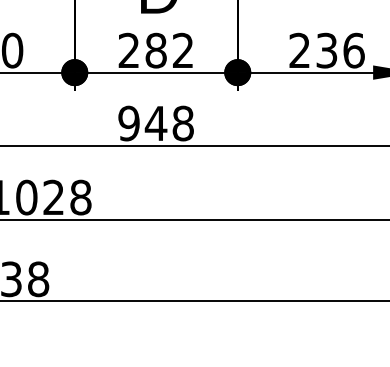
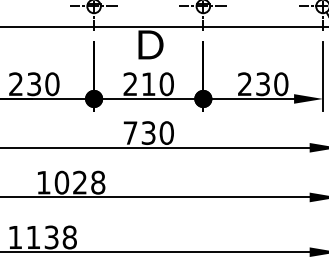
text: (354, 49) -> (281, 83), 236 -> 230
text: (169, 51) -> (157, 84), 282 -> 210
text: (155, 122) -> (148, 132), 948 -> 730

